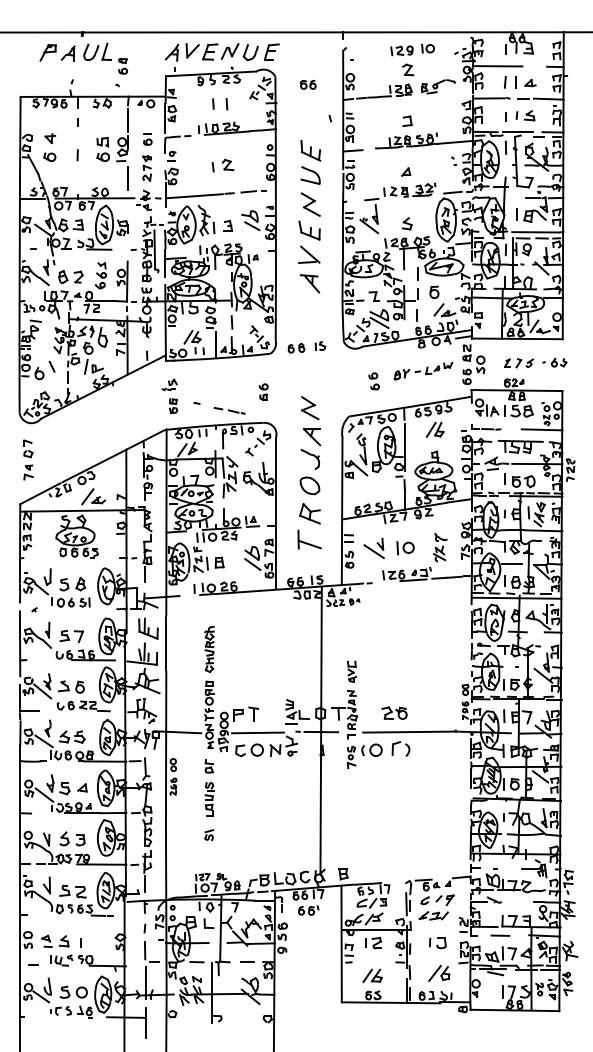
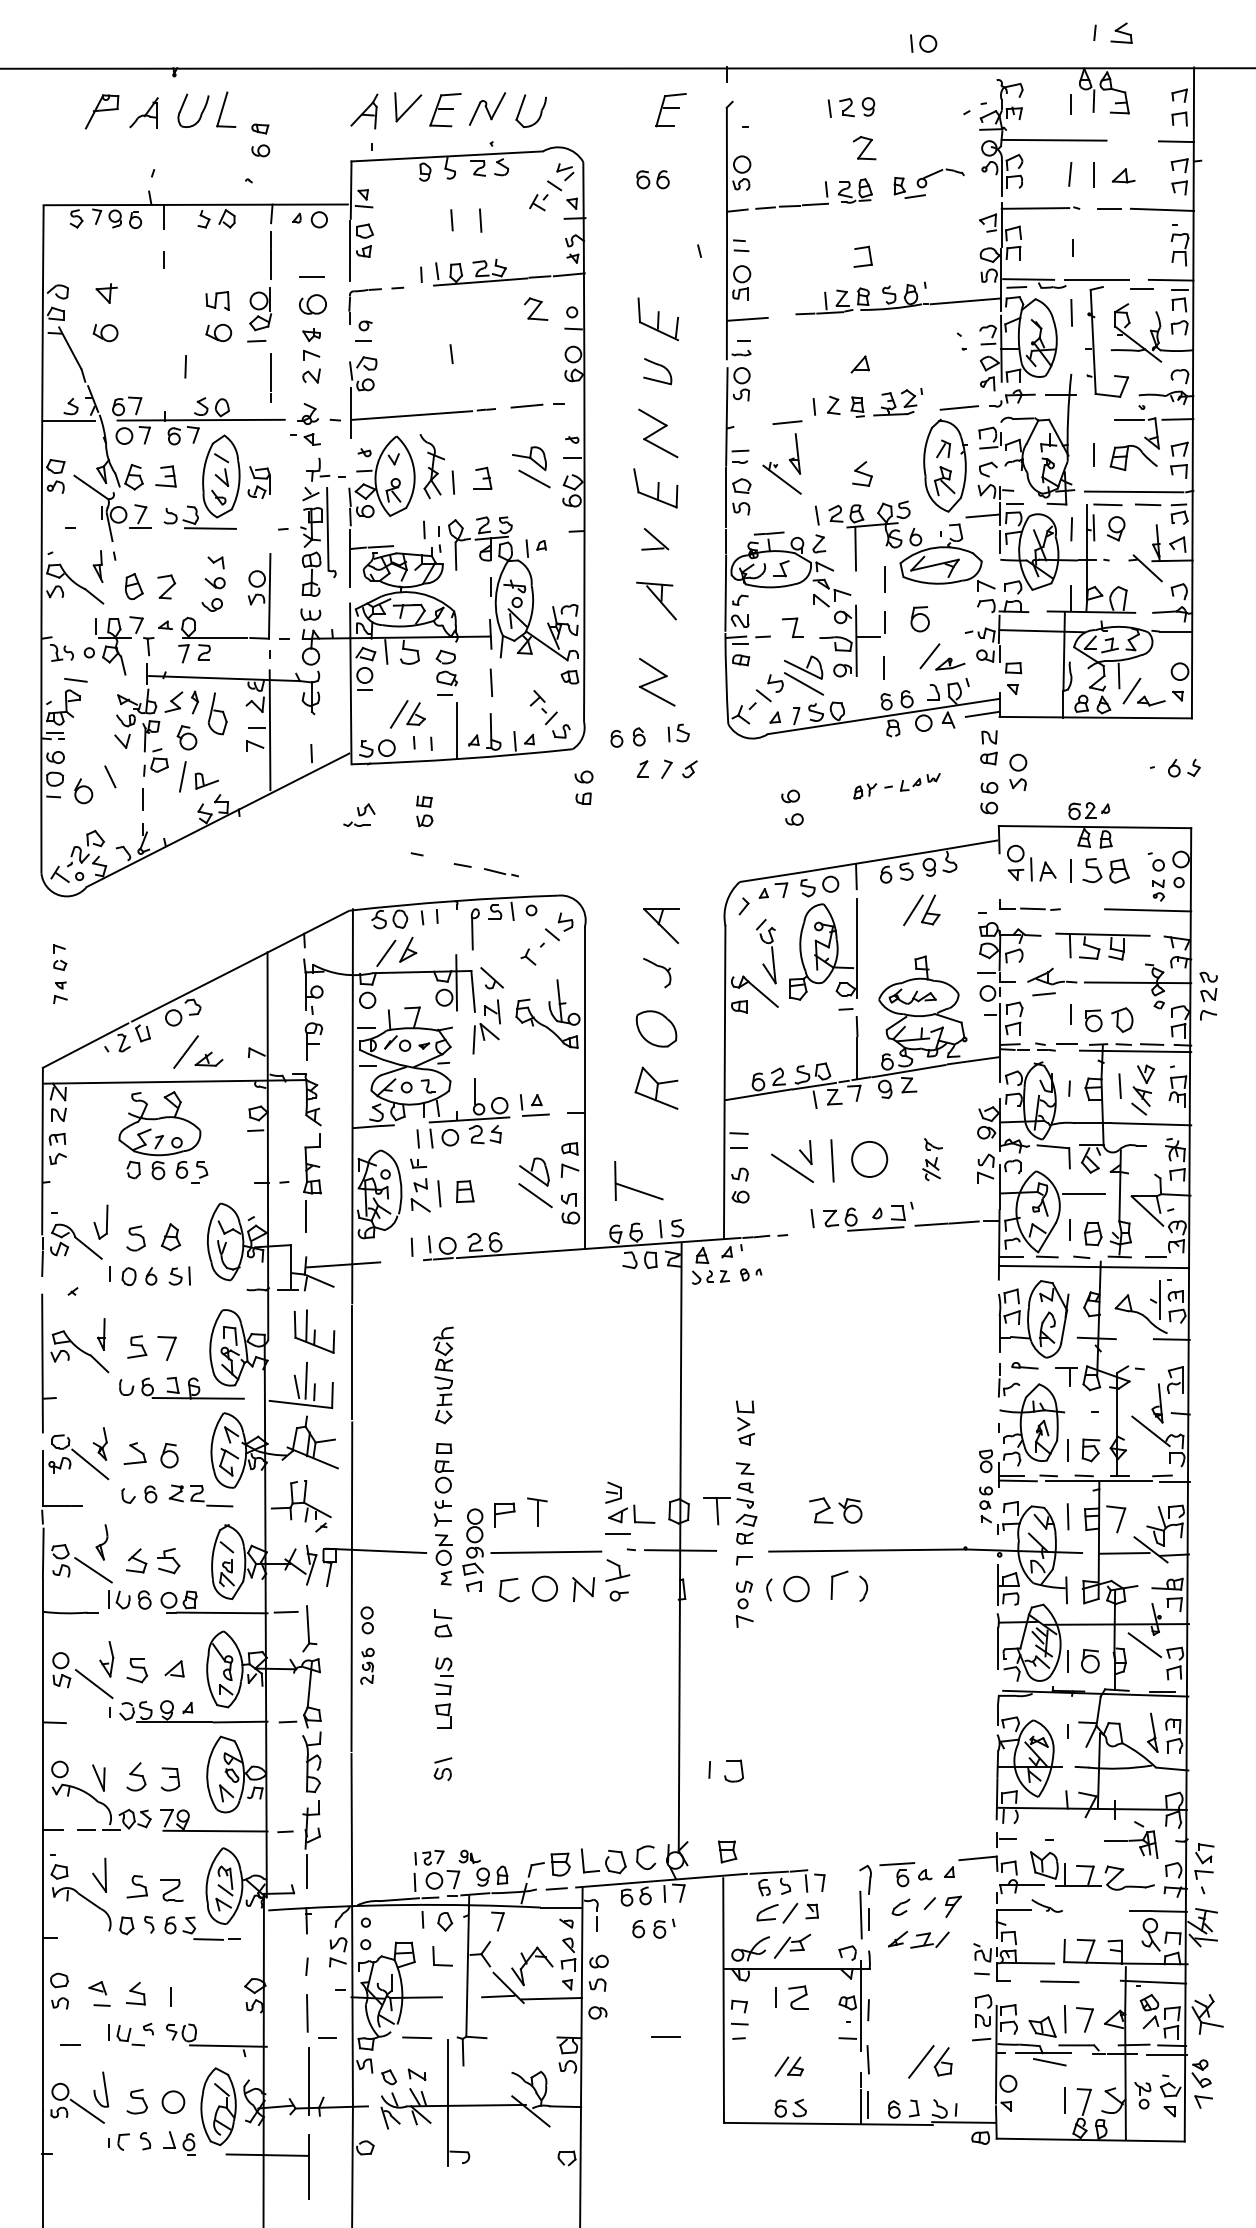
part: (427, 48) -> (922, 43), moved
part: (271, 51) -> (670, 108), moved
part: (525, 115) -> (1113, 32), moved
part: (147, 139) -> (312, 295), size x1.6
line: (77, 155) -> (185, 367), moved
part: (227, 164) -> (534, 308), moved
part: (310, 175) -> (657, 371), size x0.7
part: (309, 254) -> (655, 538), size x0.6
part: (518, 363) -> (666, 769), moved
part: (423, 371) -> (896, 786), size x0.7
part: (263, 391) -> (583, 786), moved
part: (173, 406) -> (424, 812), moved
part: (310, 408) -> (657, 682), moved
part: (28, 459) -> (60, 973), size x0.7
part: (310, 459) -> (657, 973), size x0.7
part: (309, 539) -> (638, 1180), moved
part: (440, 547) -> (933, 1159), size x0.7
part: (405, 548) -> (858, 1161), size x1.6
part: (437, 943) -> (725, 1771), moved
line: (247, 961) -> (666, 2036), moved
part: (372, 975) -> (788, 2066), size x0.7

